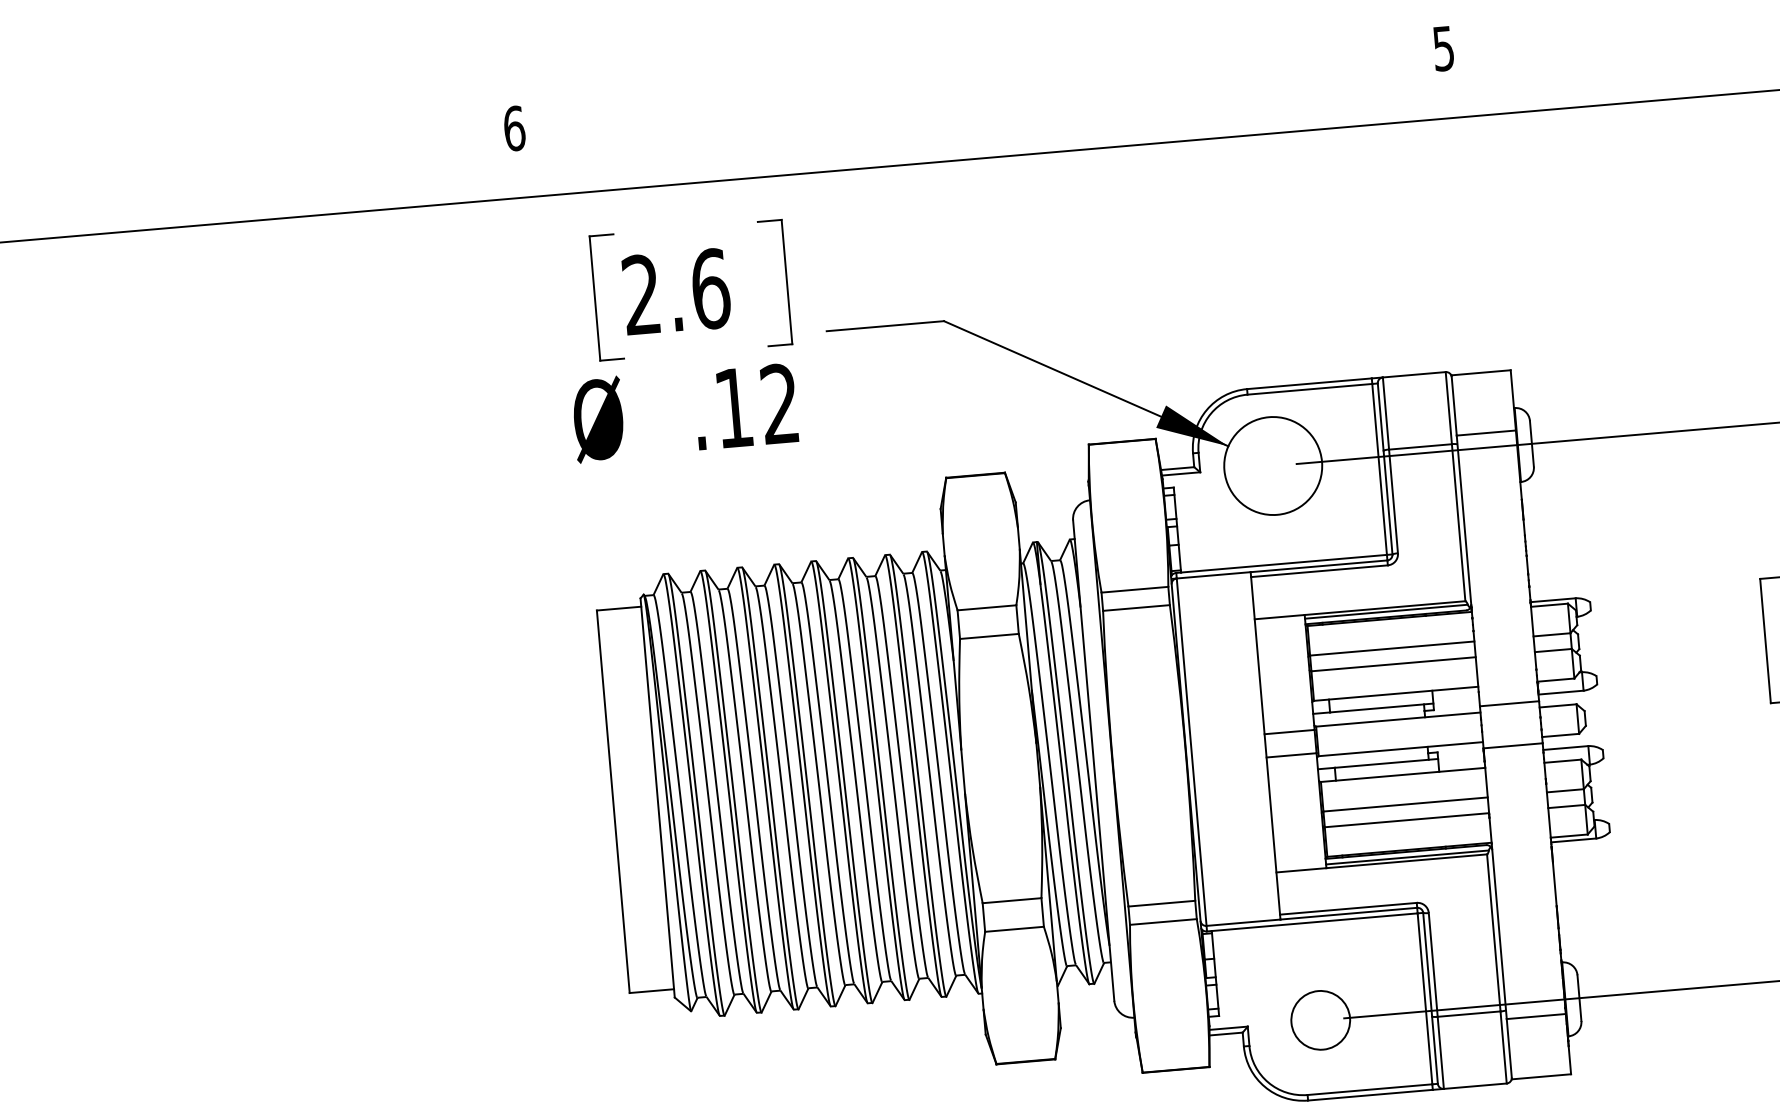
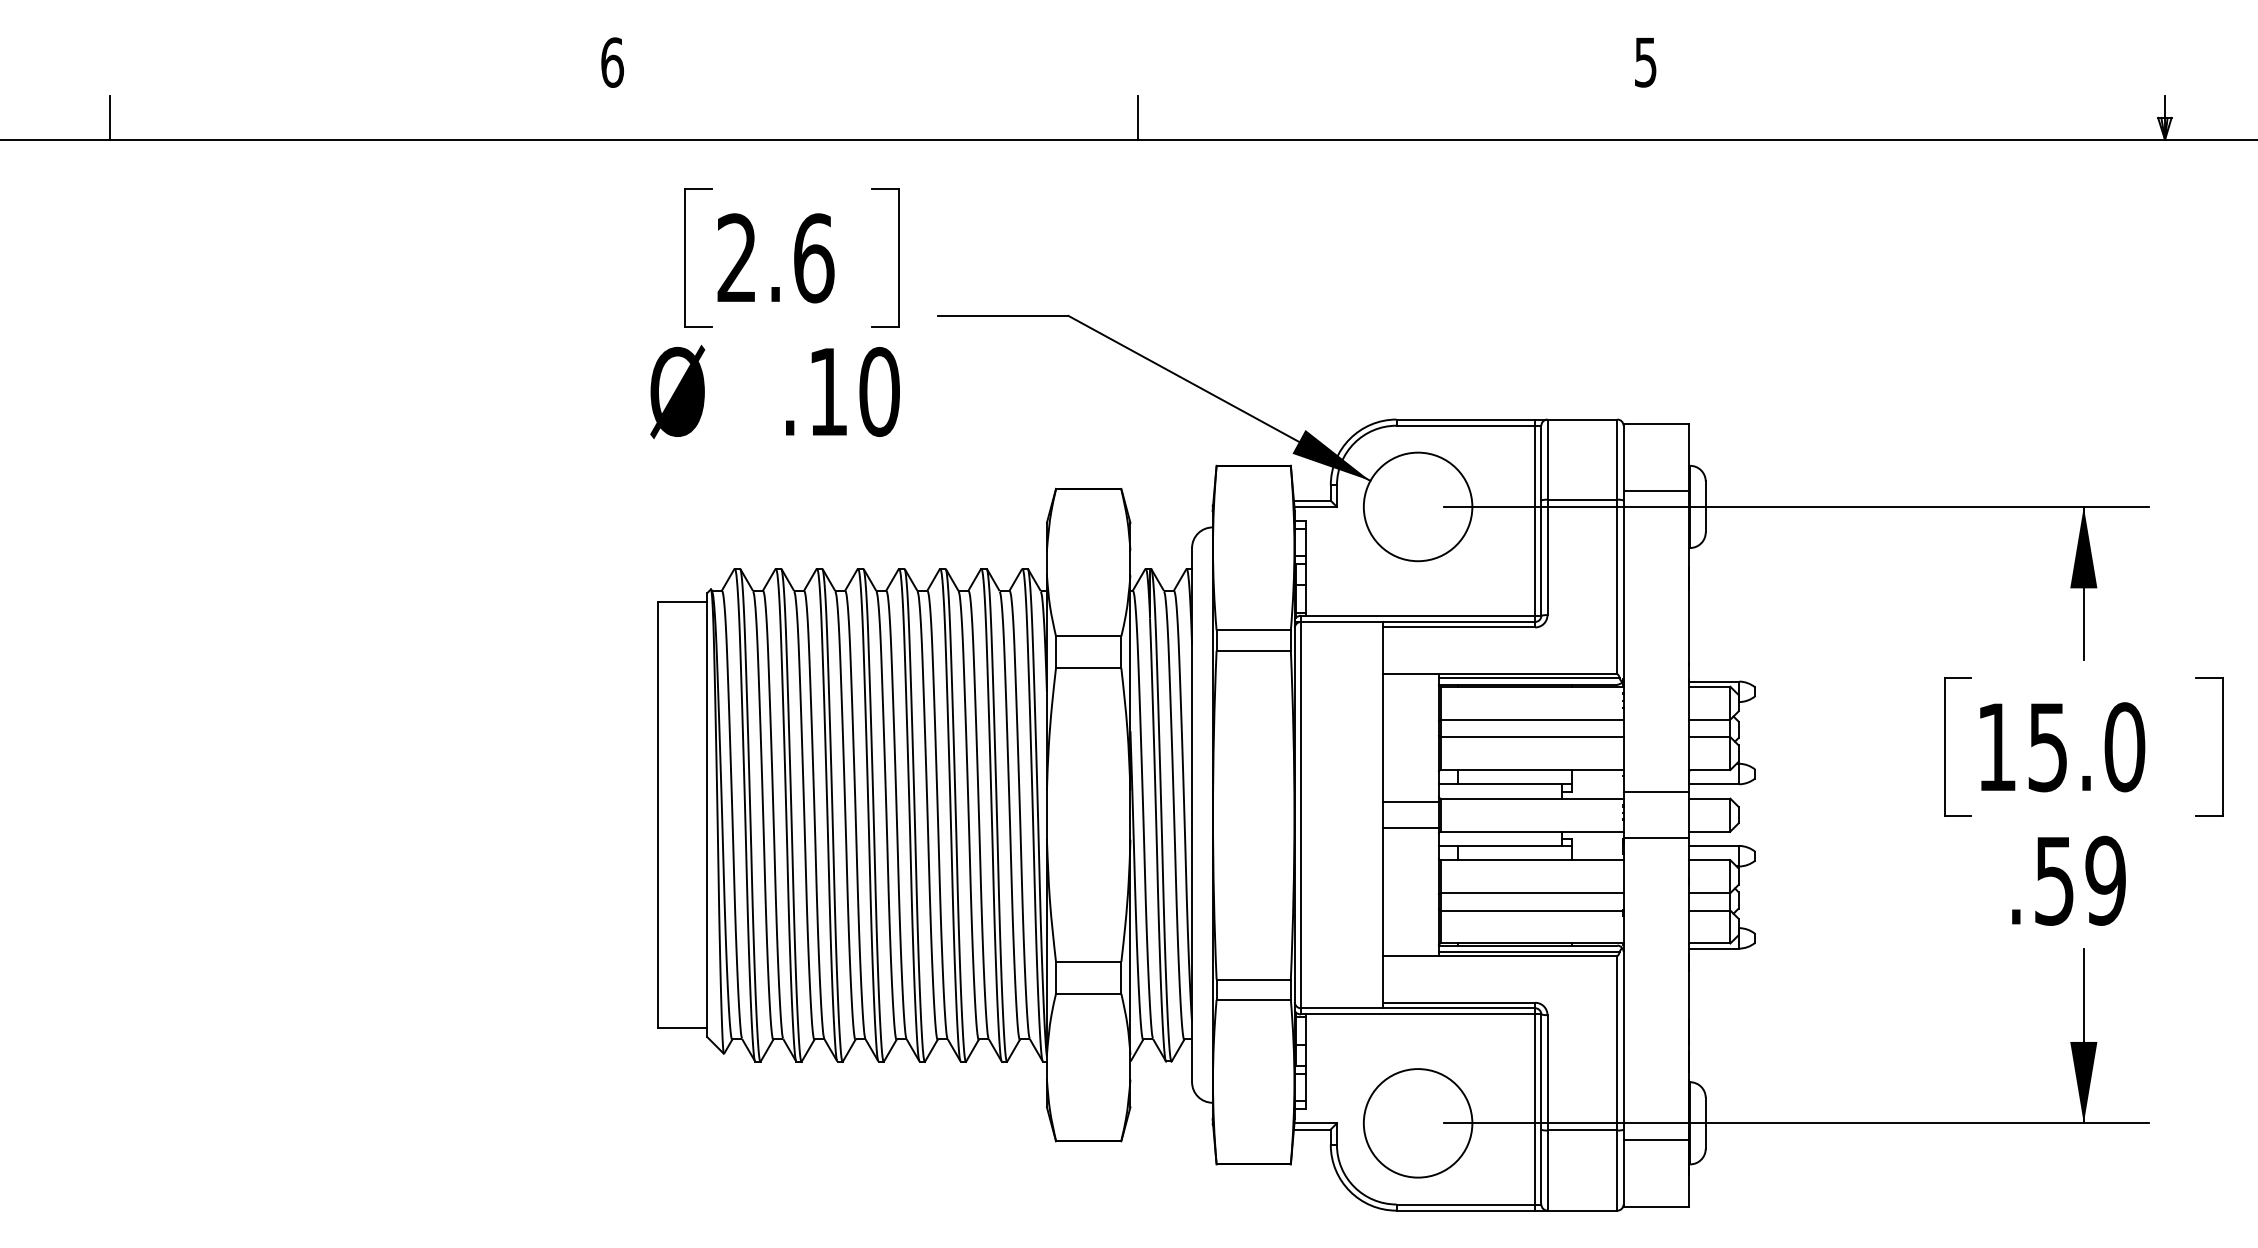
line: (990, 137) -> (1137, 117), added
line: (67, 216) -> (110, 117), added
text: (779, 403) -> (879, 391), .12 -> .10
circle: (1320, 1020) -> (1417, 1123), size x1.67

